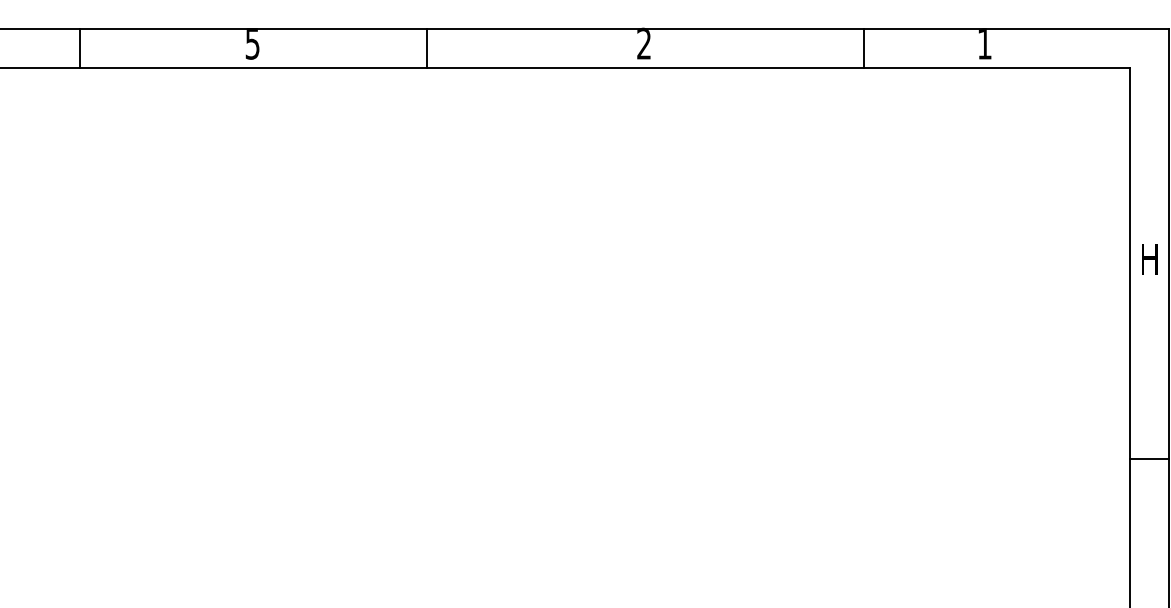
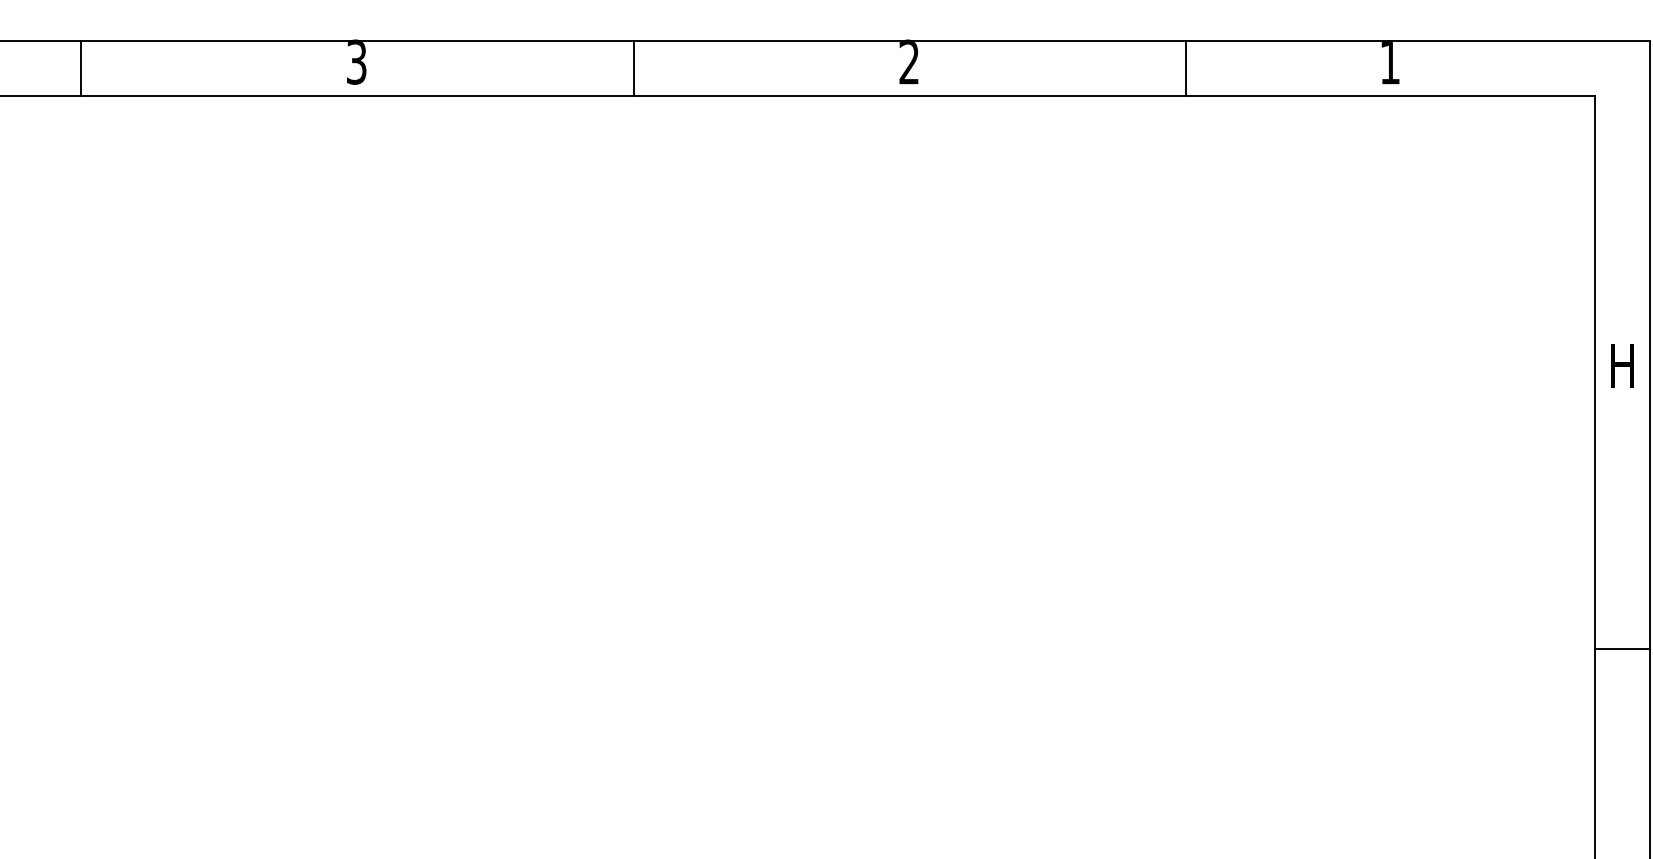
text: (252, 43) -> (356, 61), 5 -> 3
line: (79, 48) -> (80, 68), moved
line: (426, 48) -> (633, 68), moved
line: (863, 48) -> (1186, 68), moved

